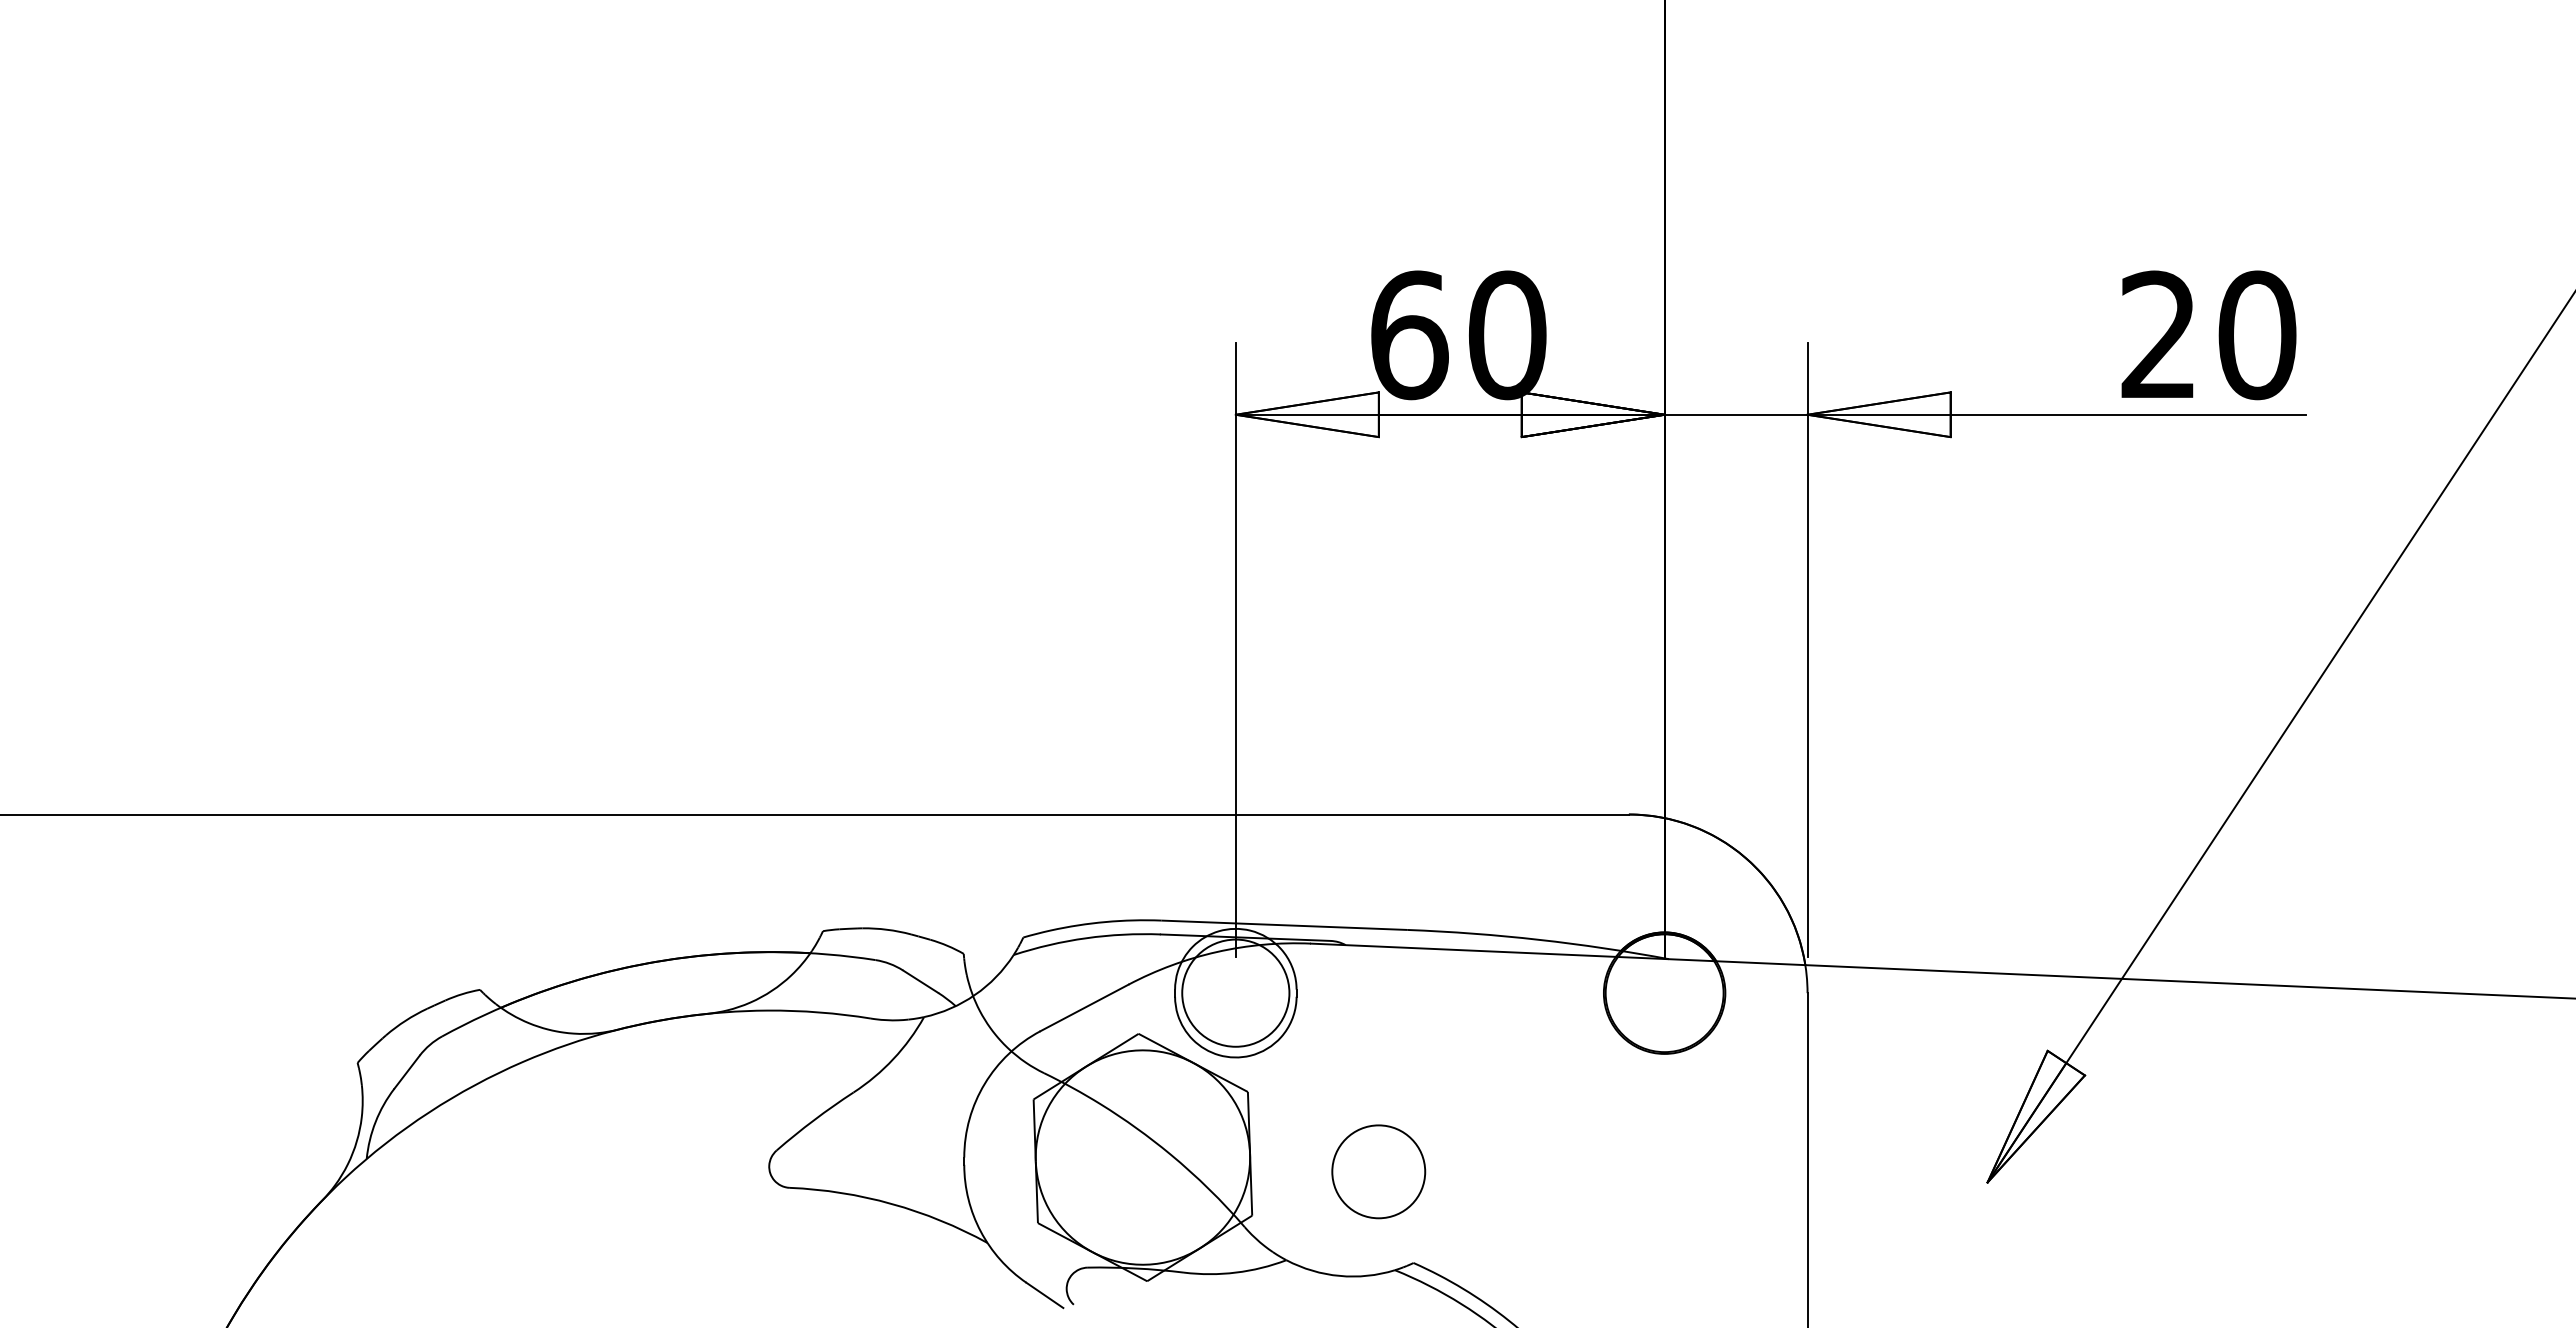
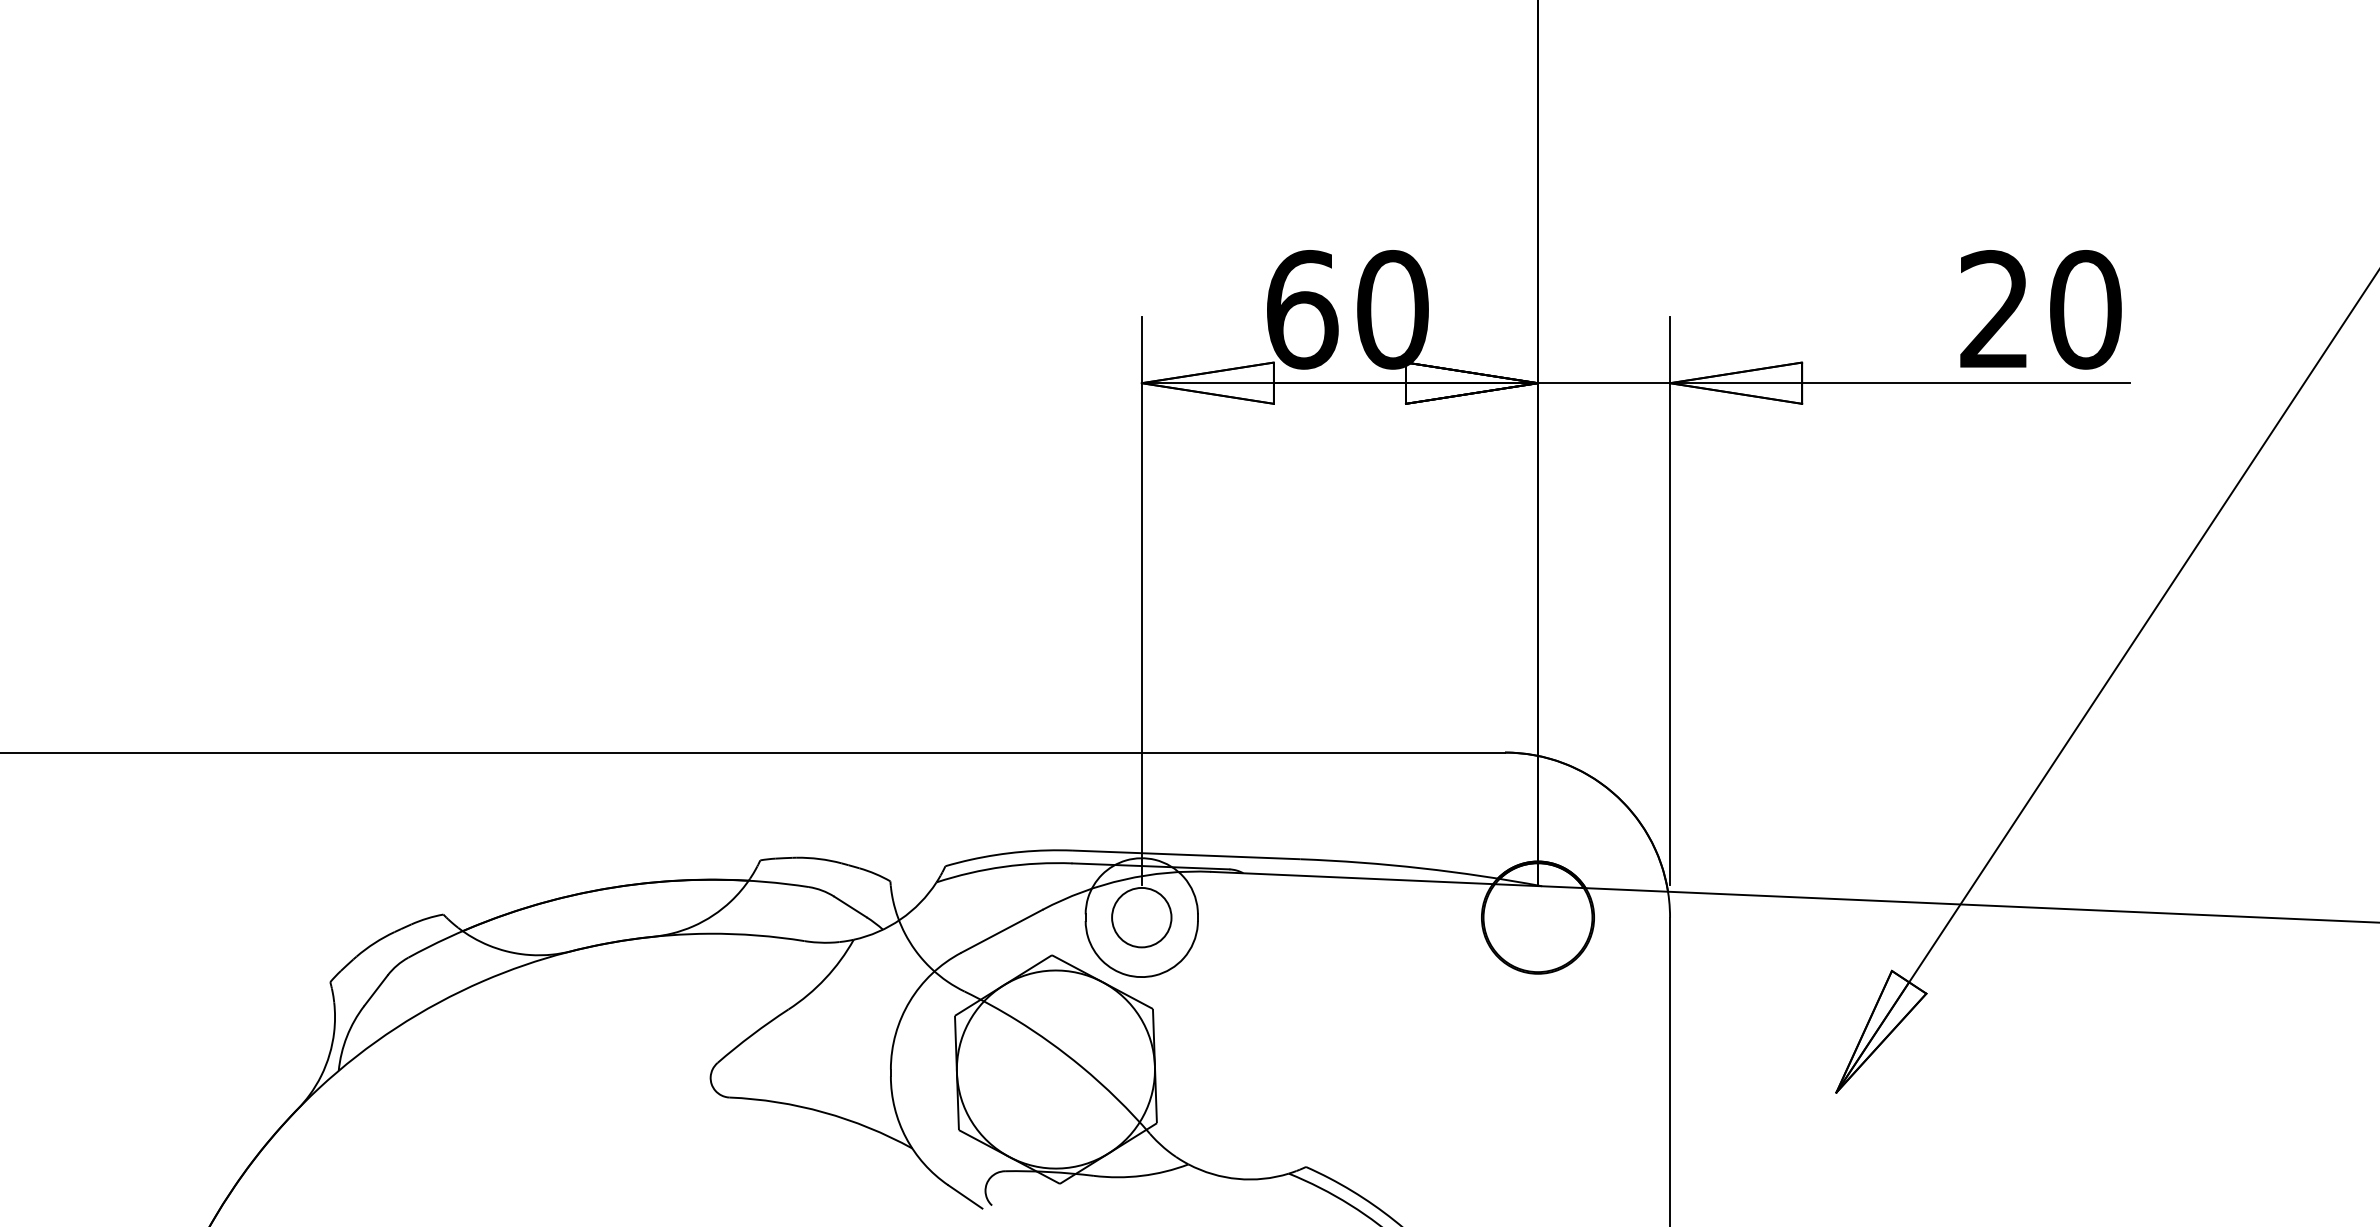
circle: (1235, 992) -> (1141, 917), size x0.6
circle: (1378, 1171) -> (1273, 1082), removed

